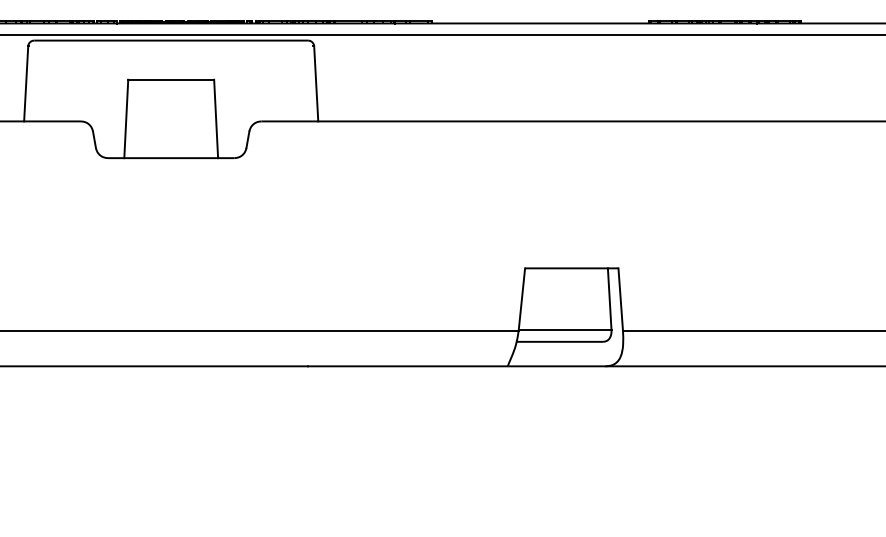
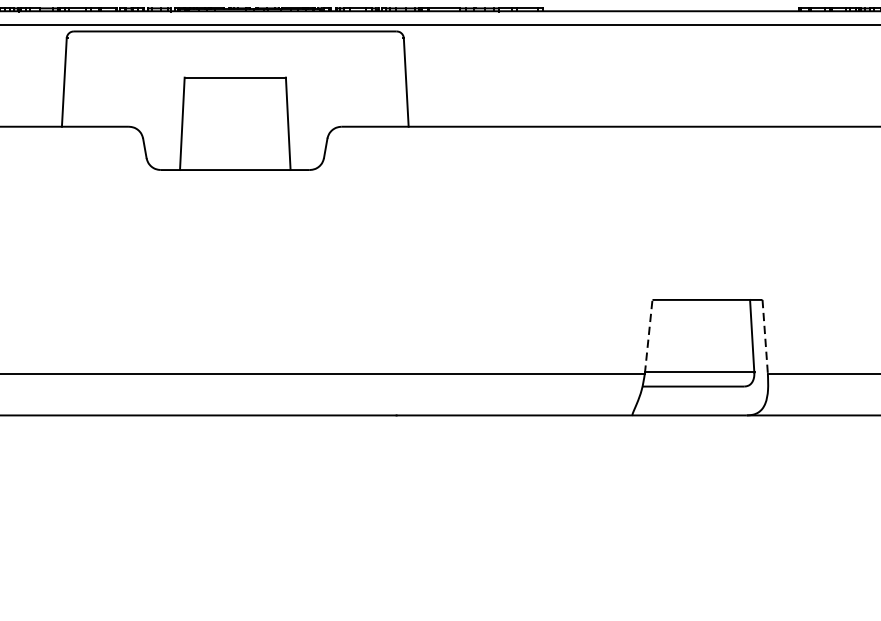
line: (521, 299) -> (648, 336), solid -> dashed
line: (620, 300) -> (764, 337), solid -> dashed

